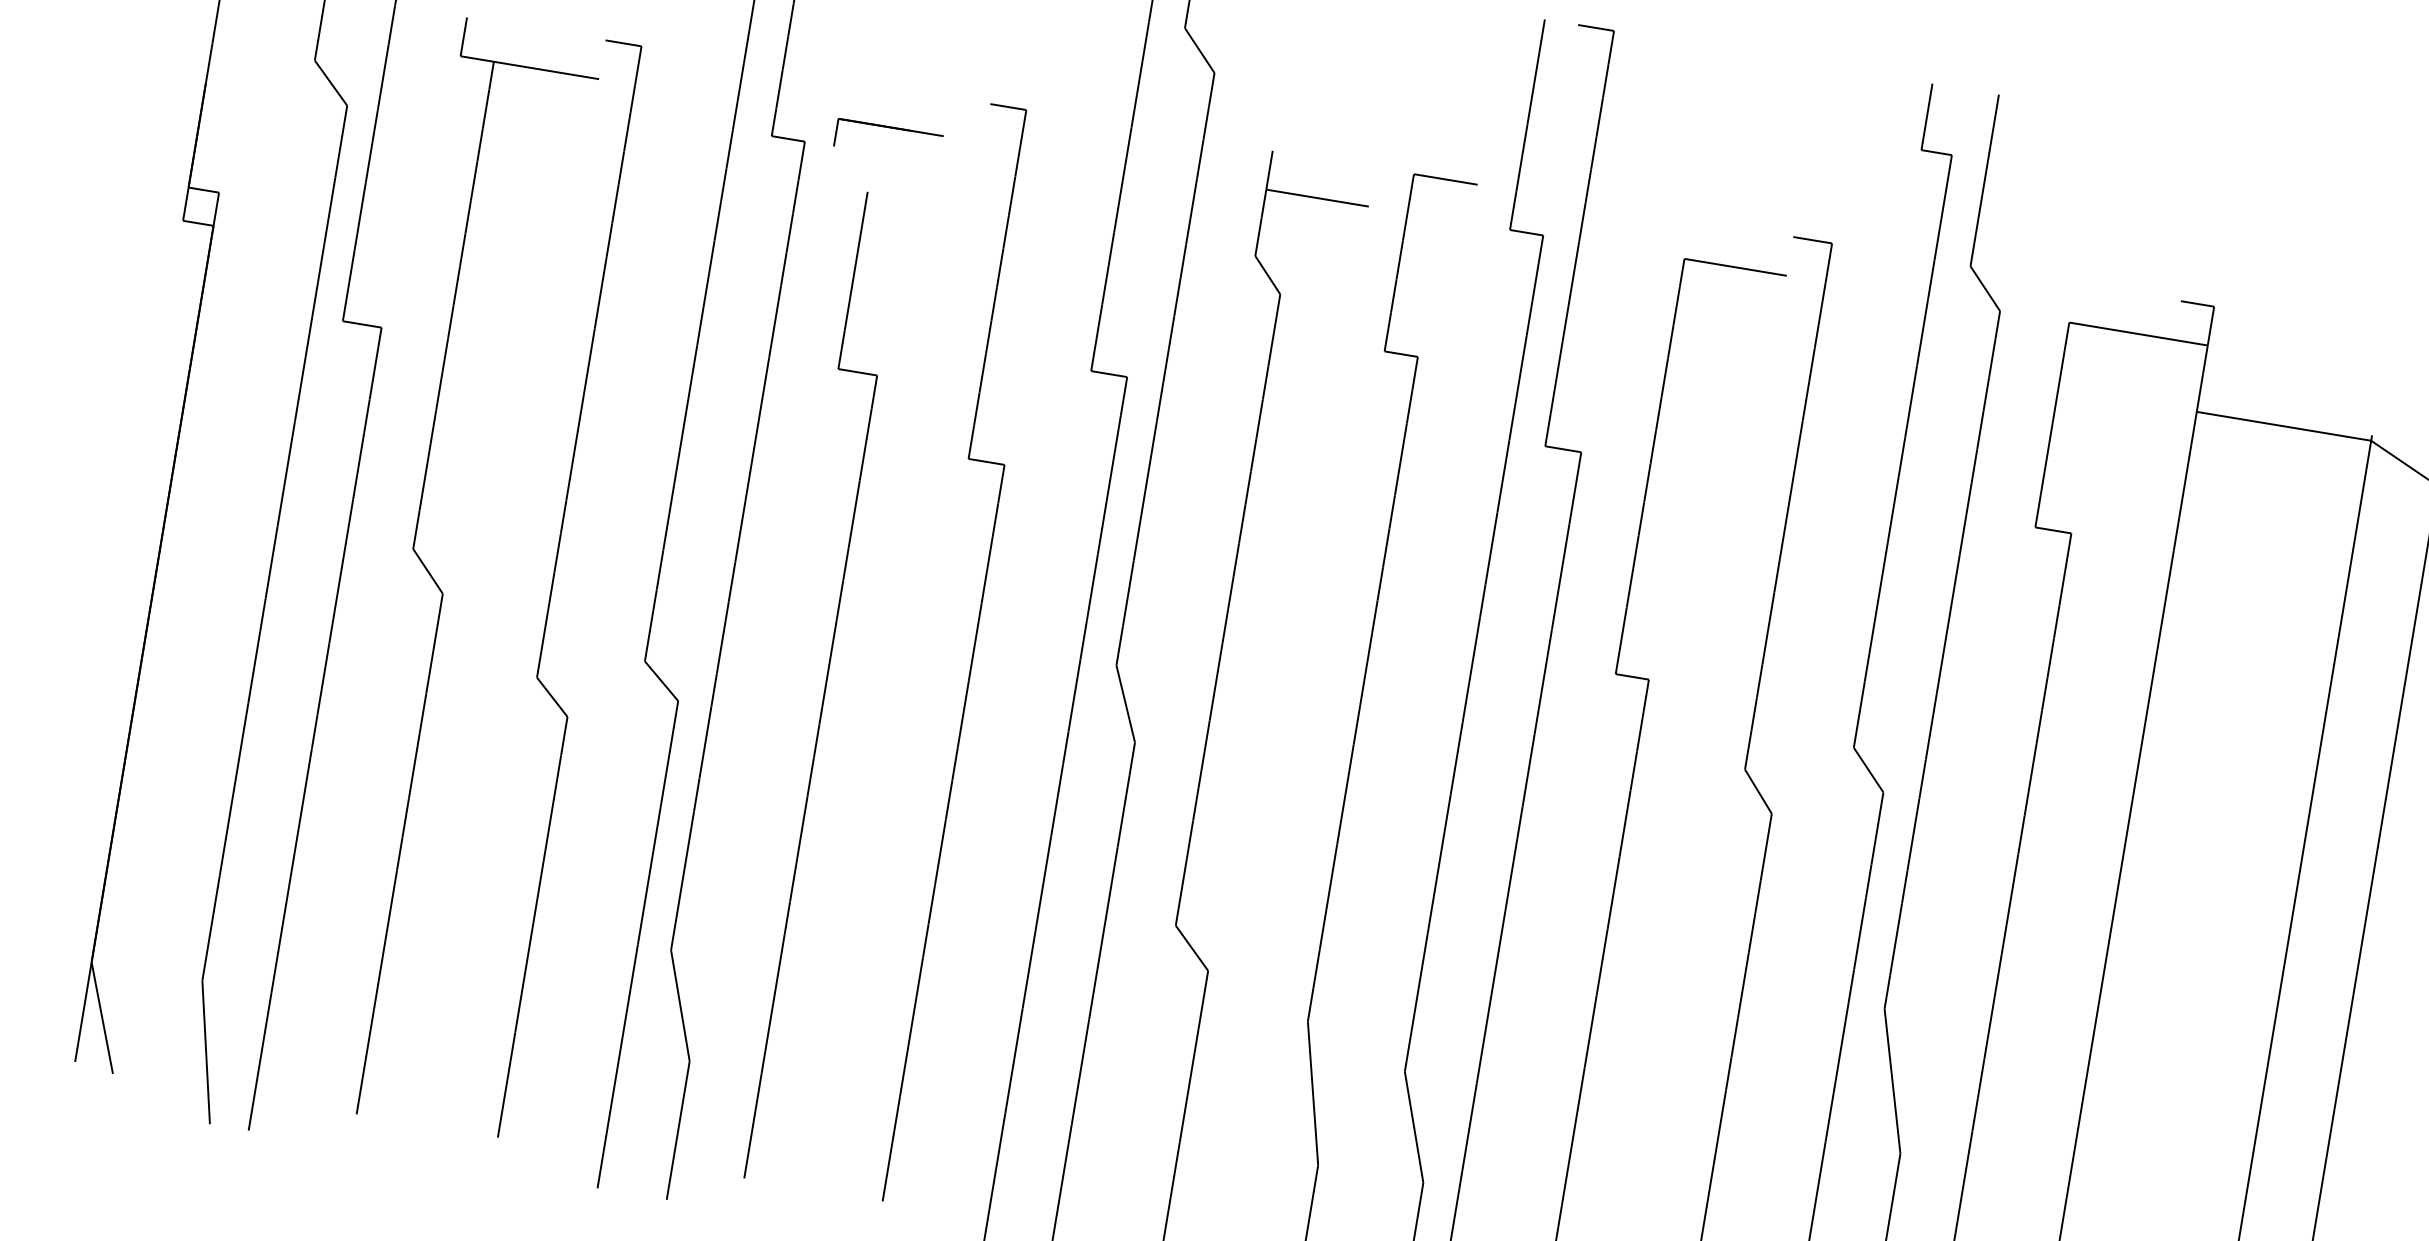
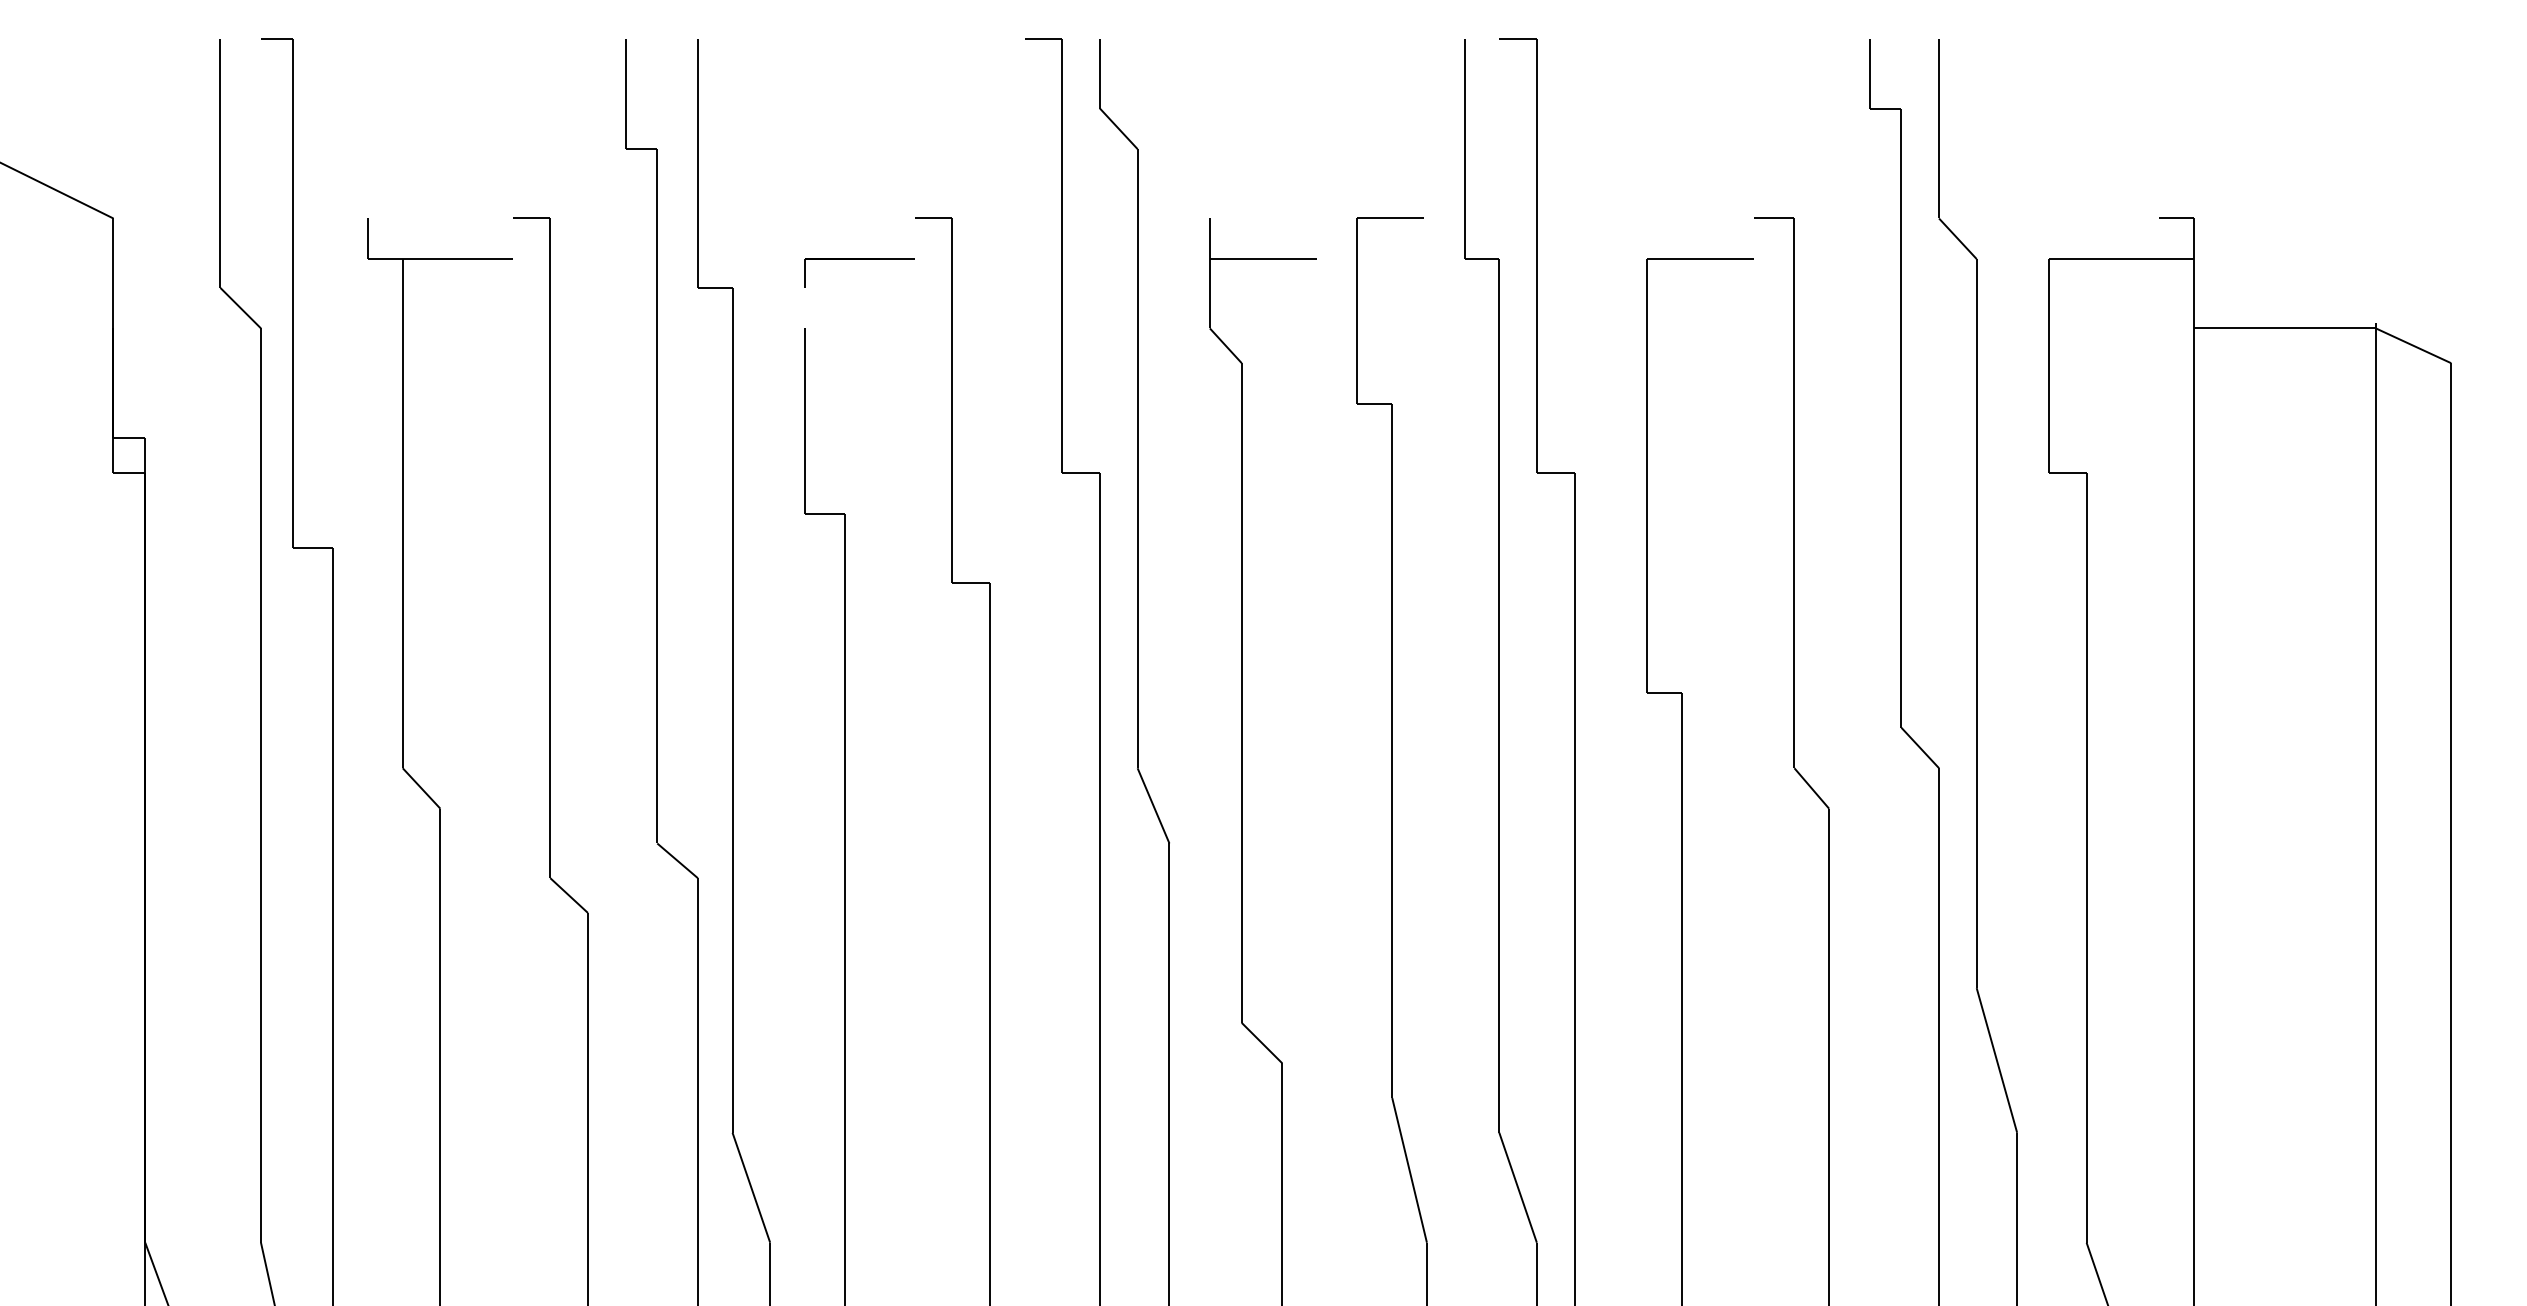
part: (890, 127) -> (859, 259), moved

